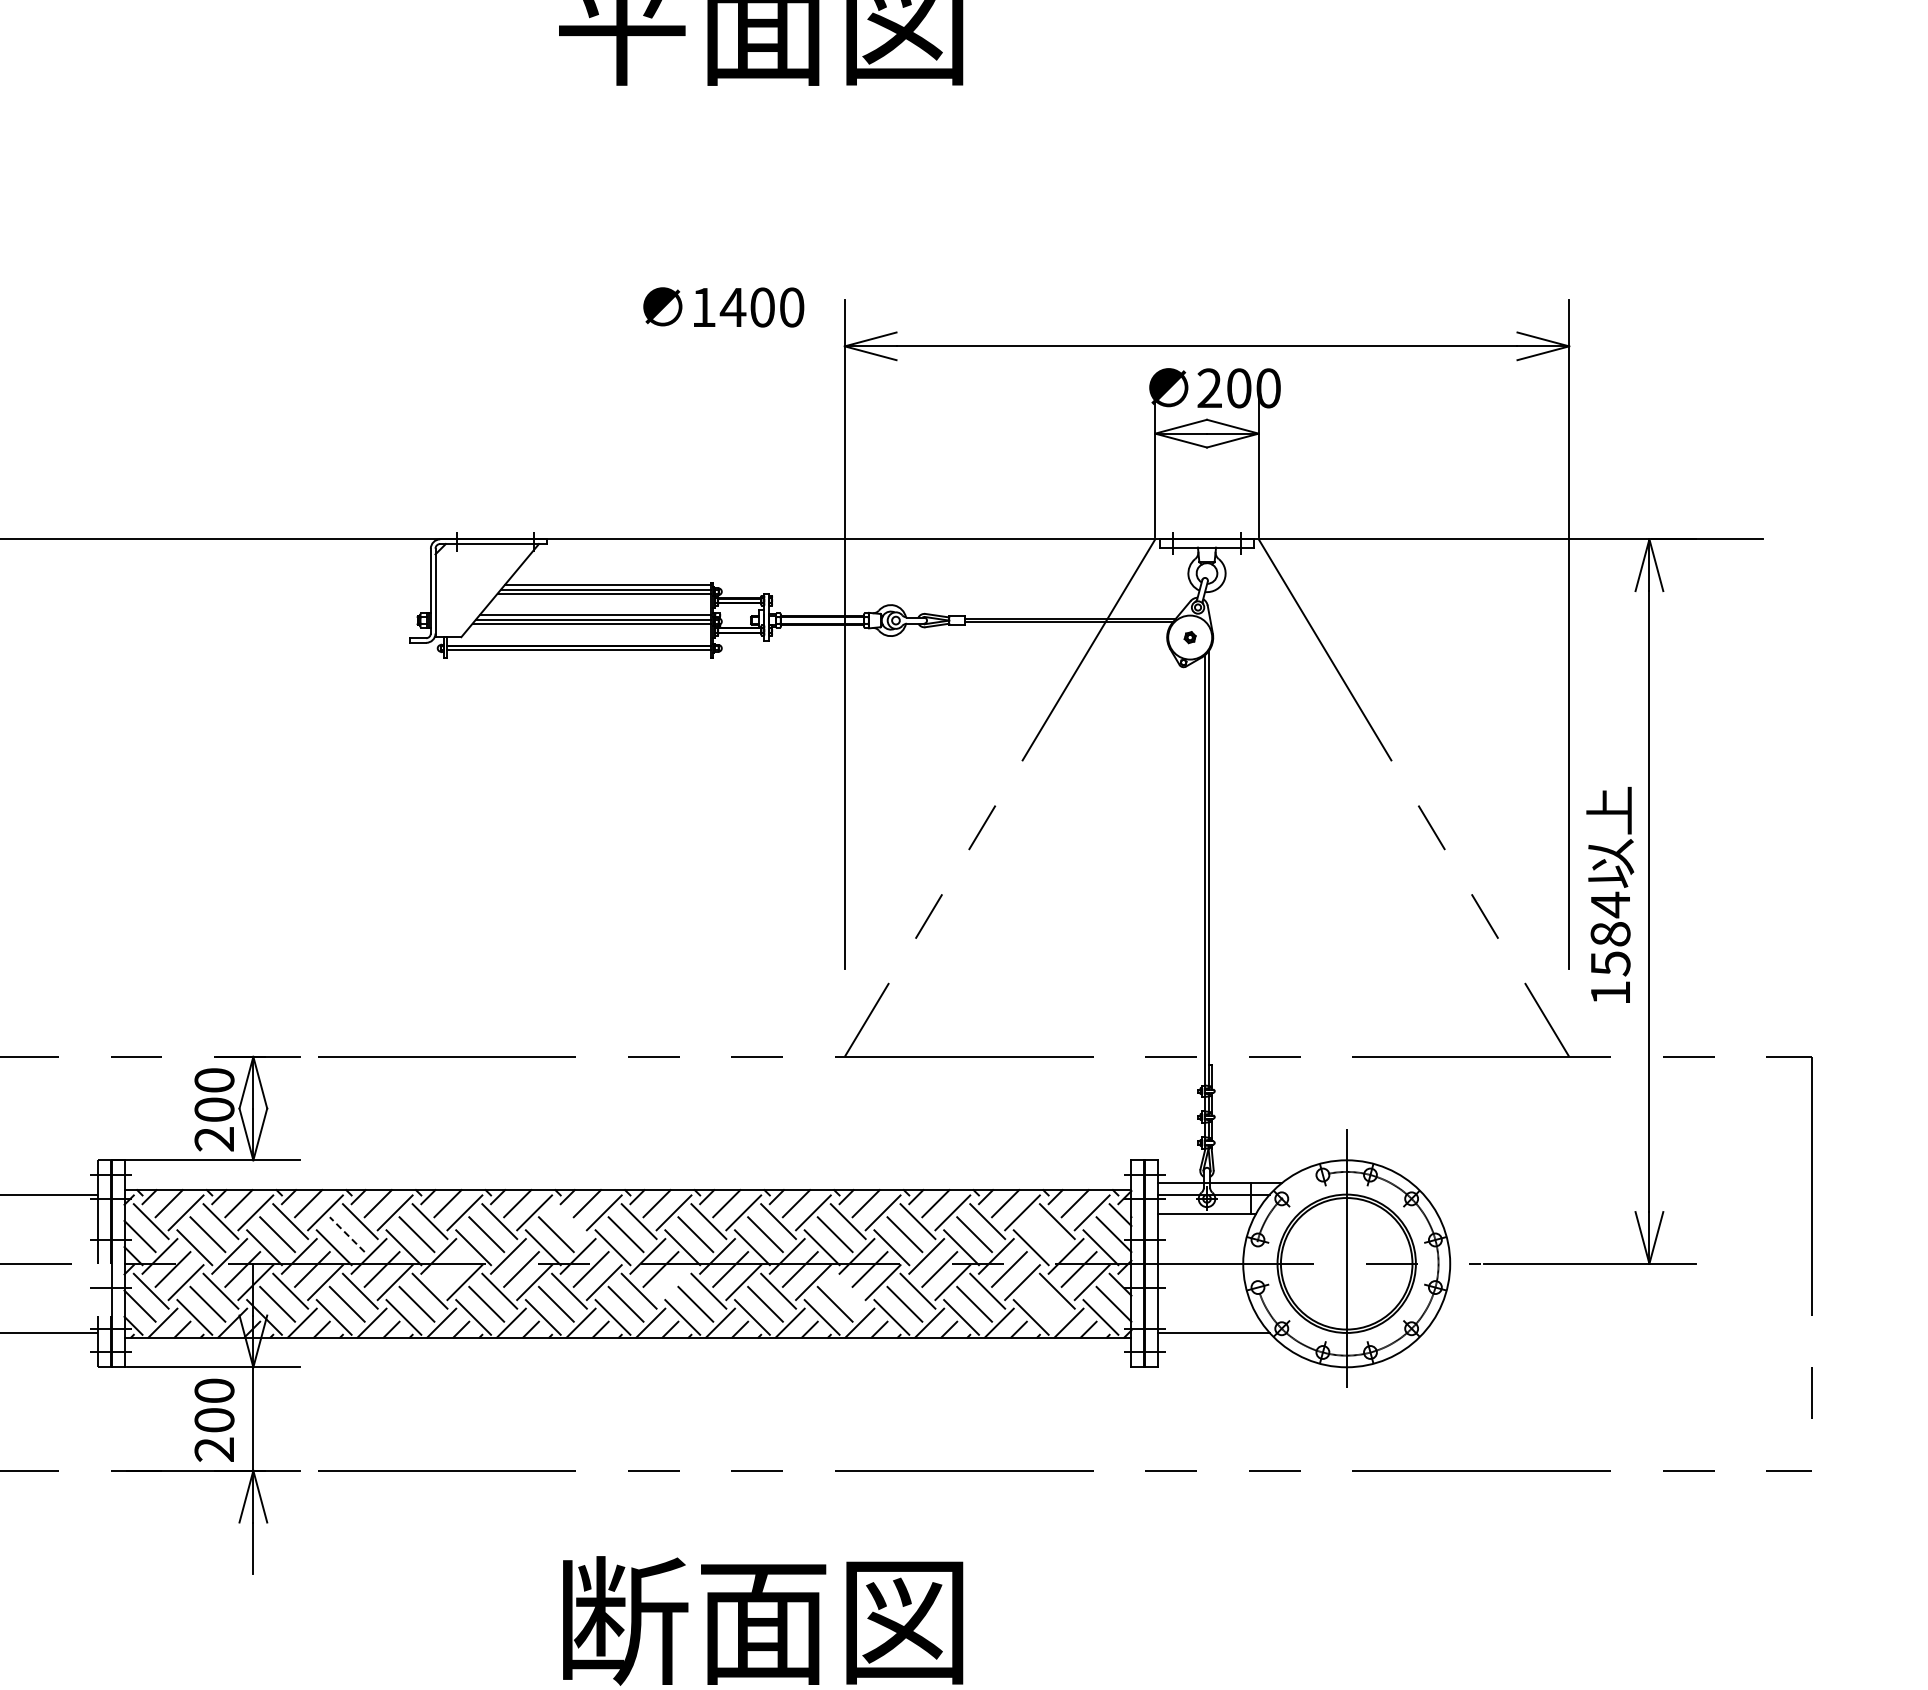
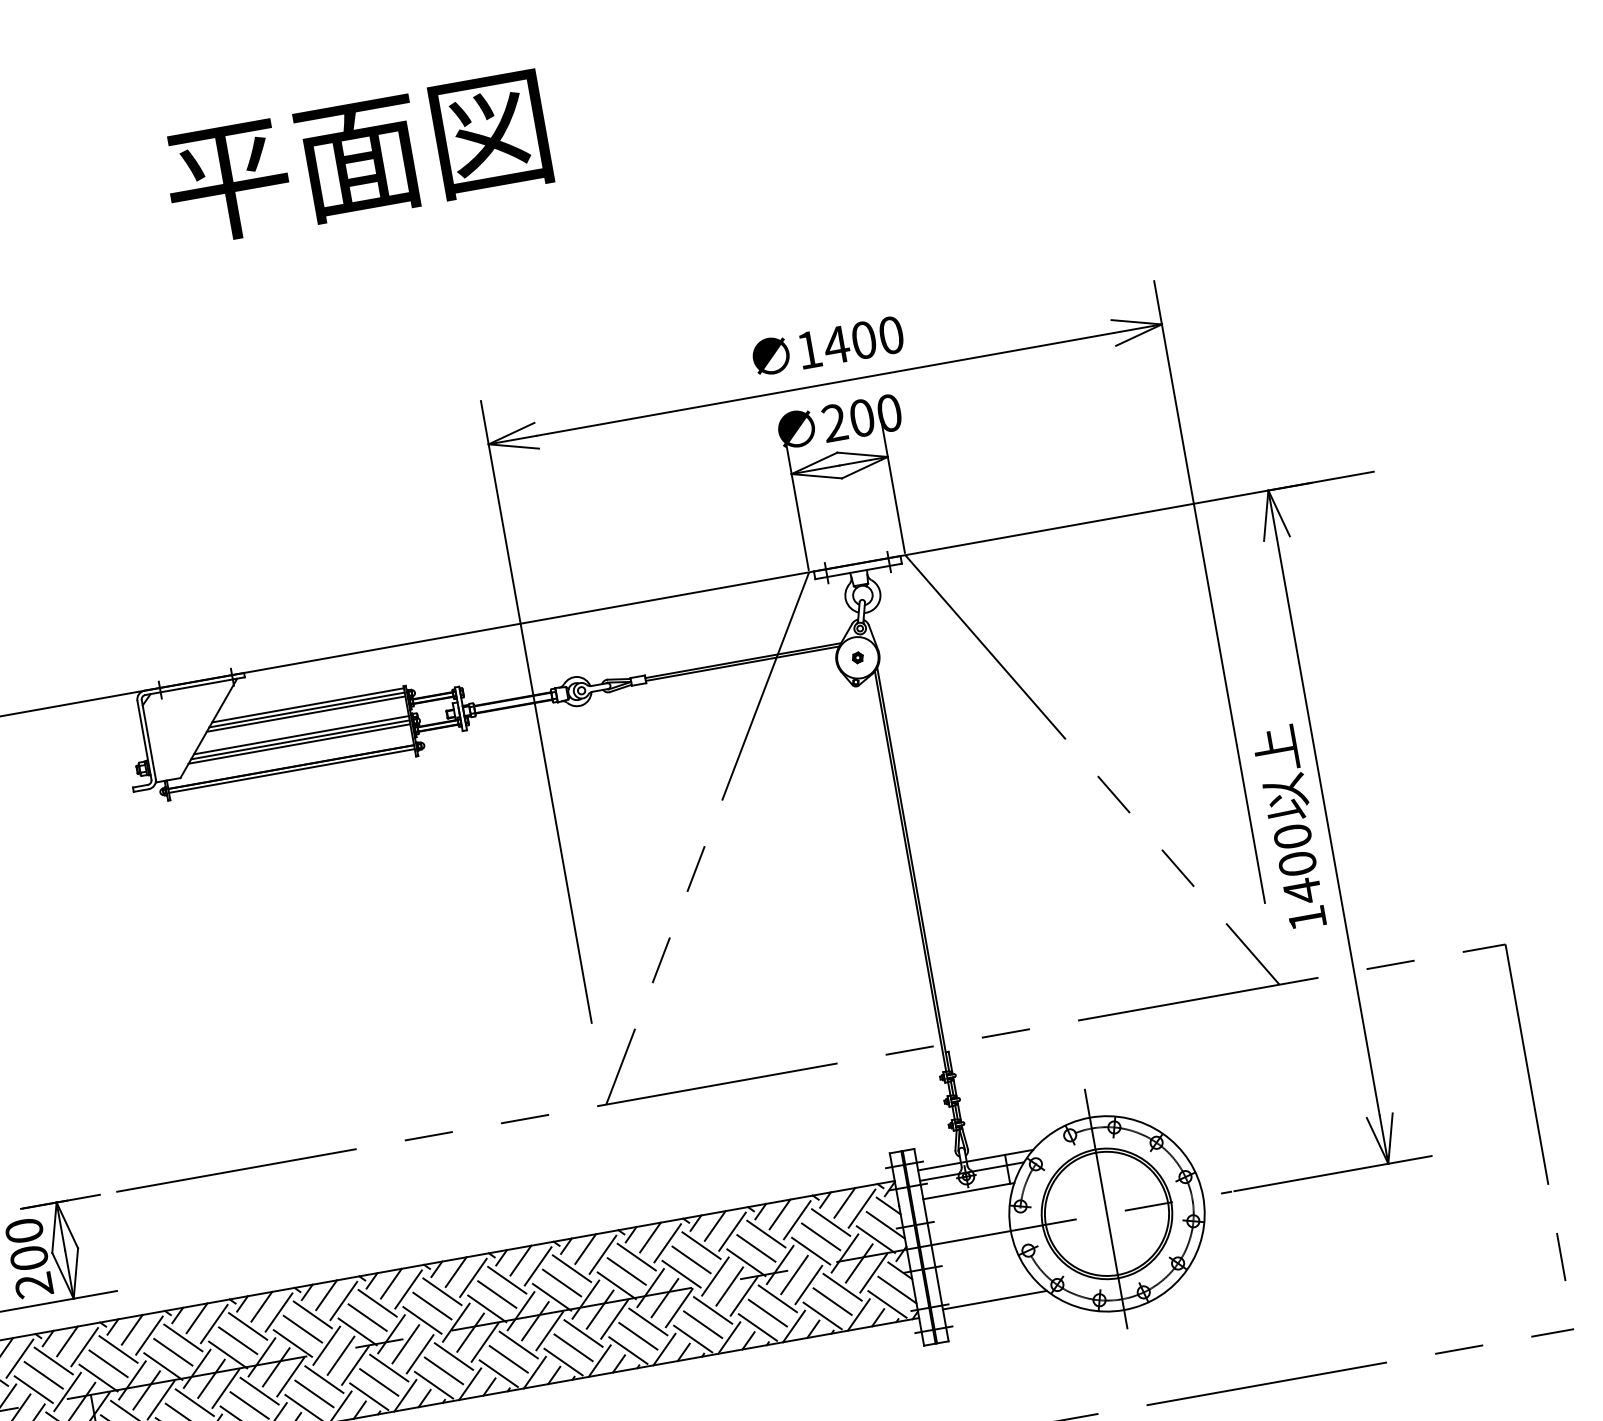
text: (723, 307) -> (827, 346), moved
text: (1610, 934) -> (1297, 864), 1584 -> 1400
line: (569, 1221) -> (377, 1303), added
line: (347, 1234) -> (173, 1352), dashed -> solid
line: (1043, 1234) -> (820, 1236), added
line: (451, 1269) -> (275, 1367), added
line: (673, 1282) -> (484, 1342), added
line: (847, 1290) -> (647, 1321), added
line: (1043, 1303) -> (831, 1300), added

